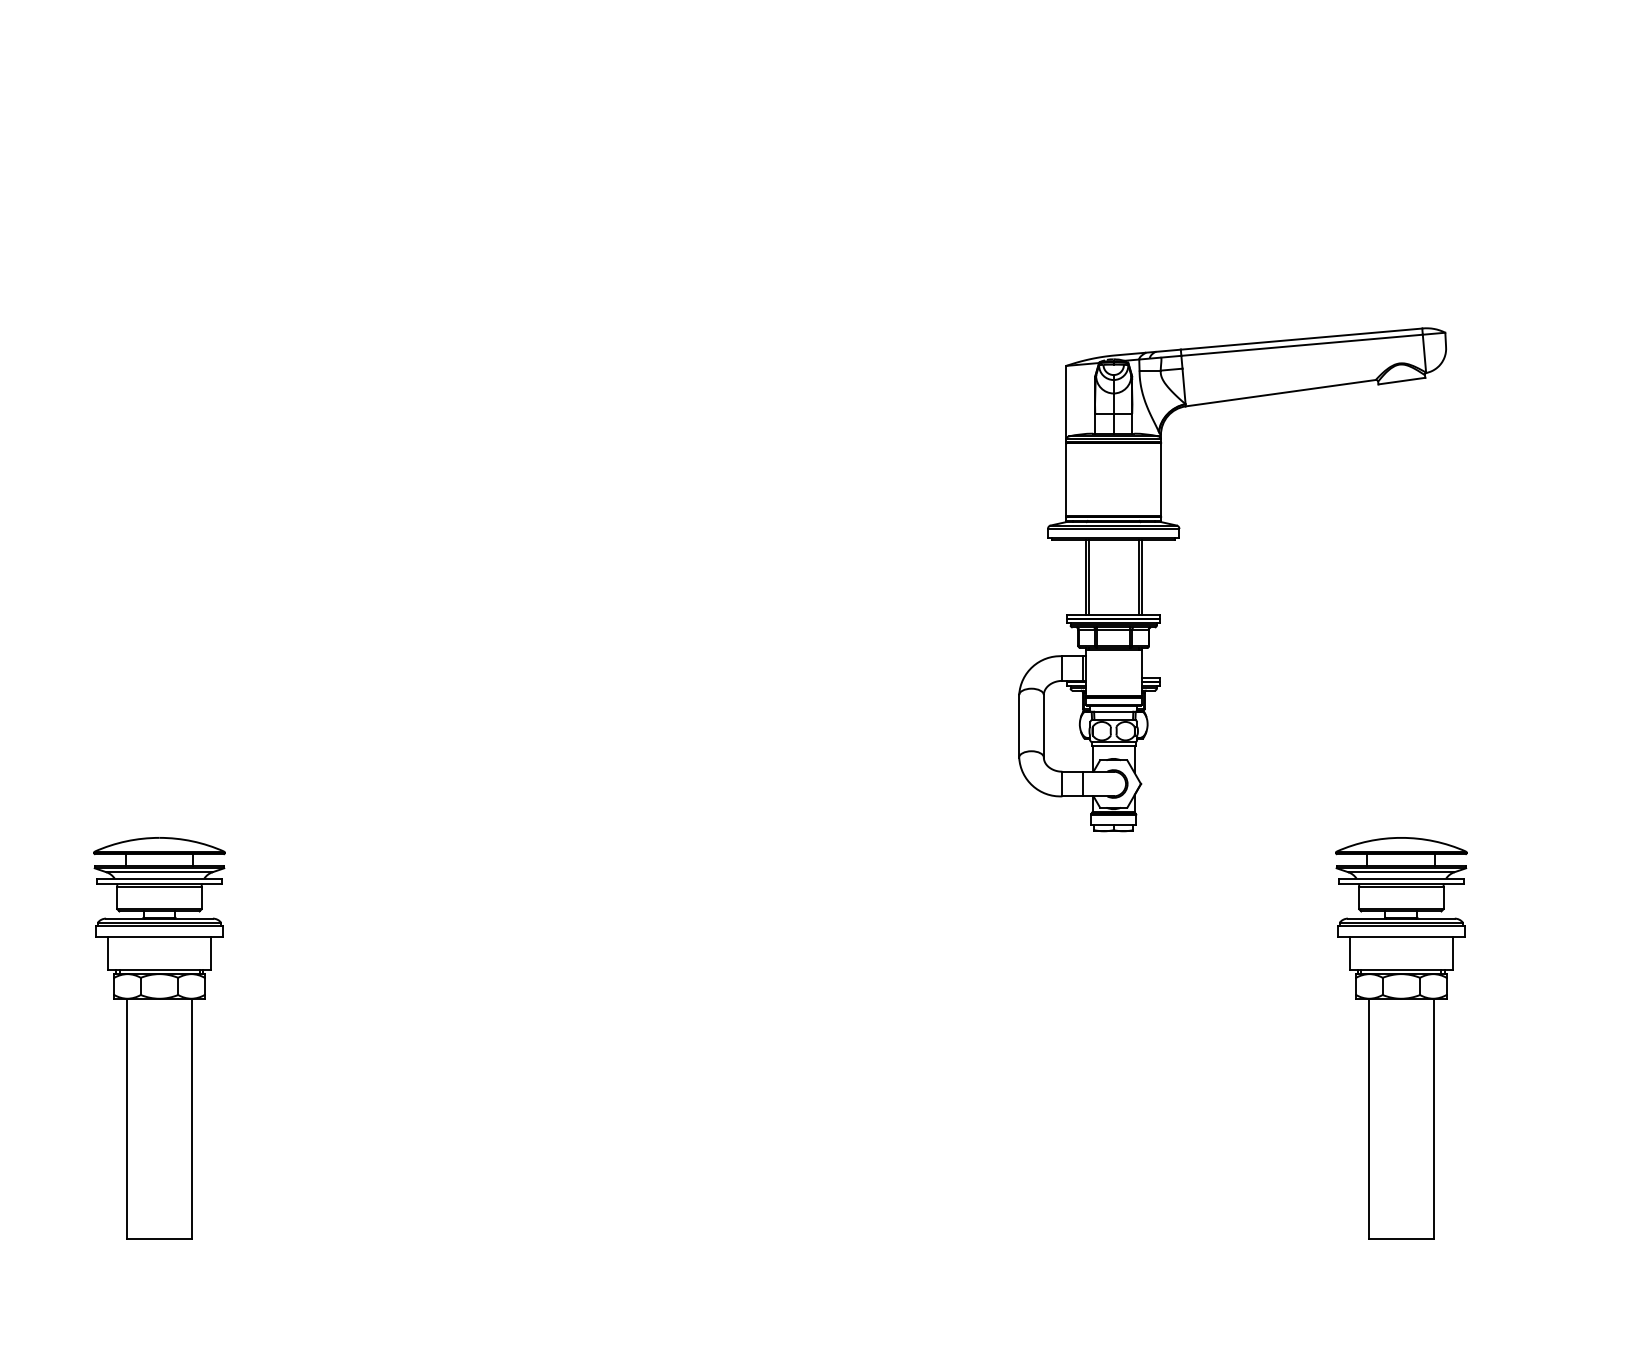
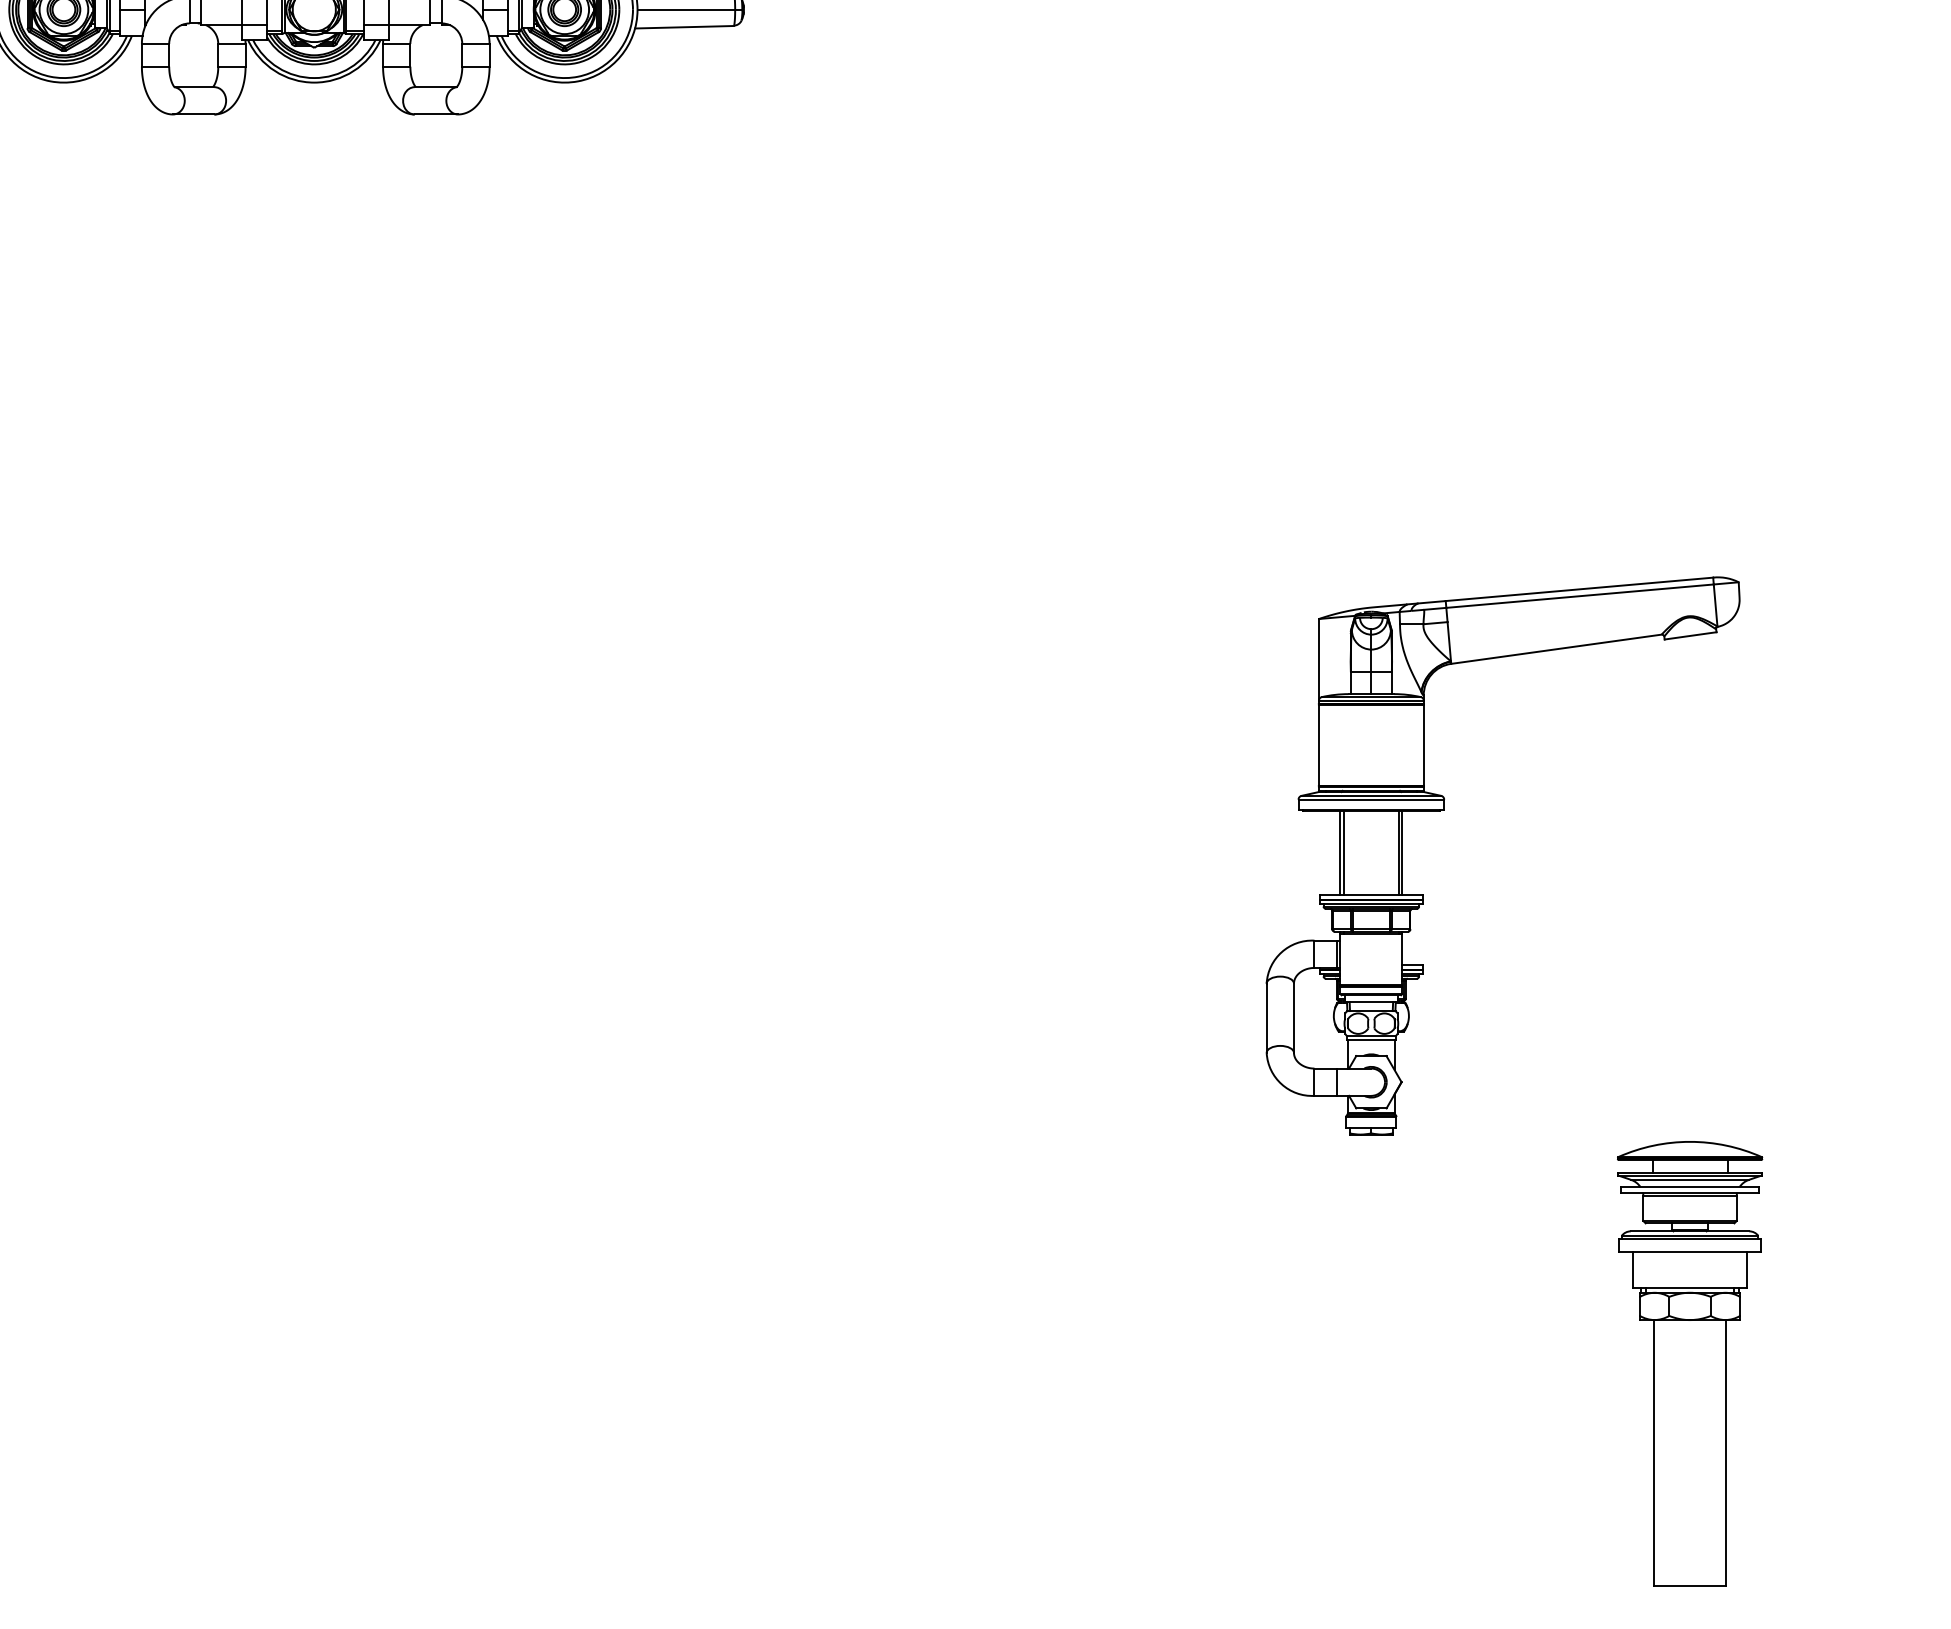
part: (159, 1037) -> (314, 1363), removed

